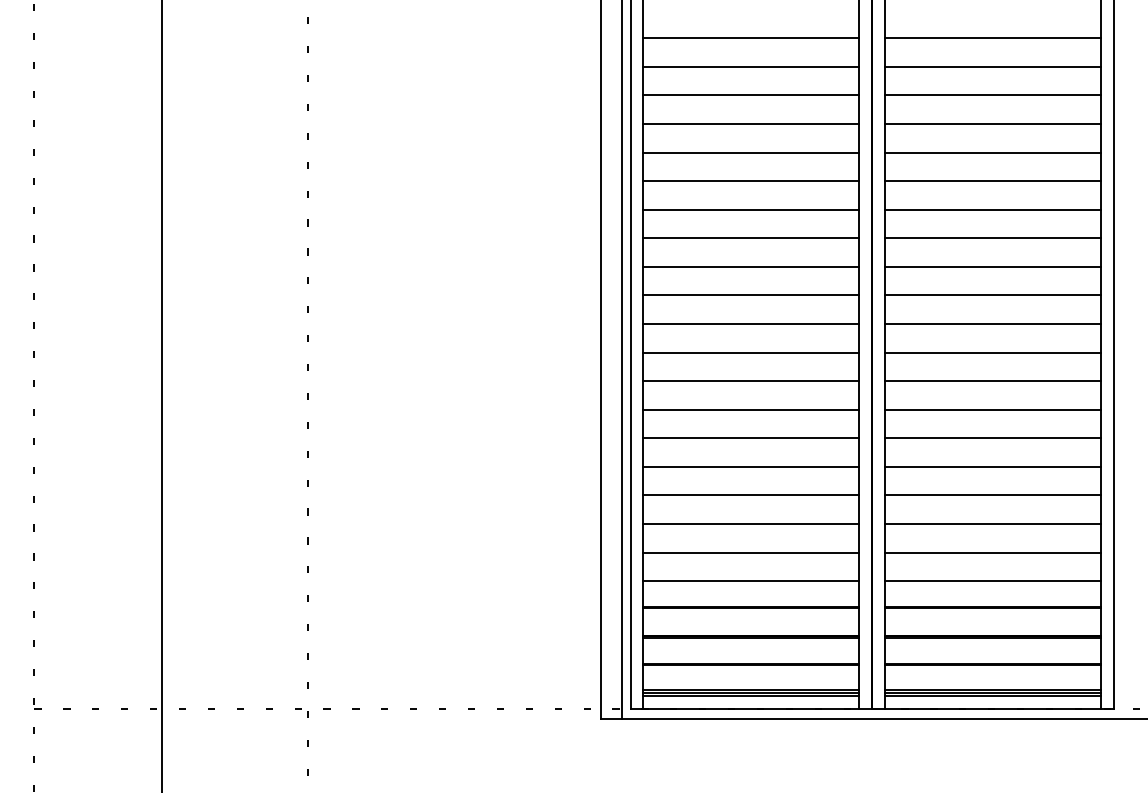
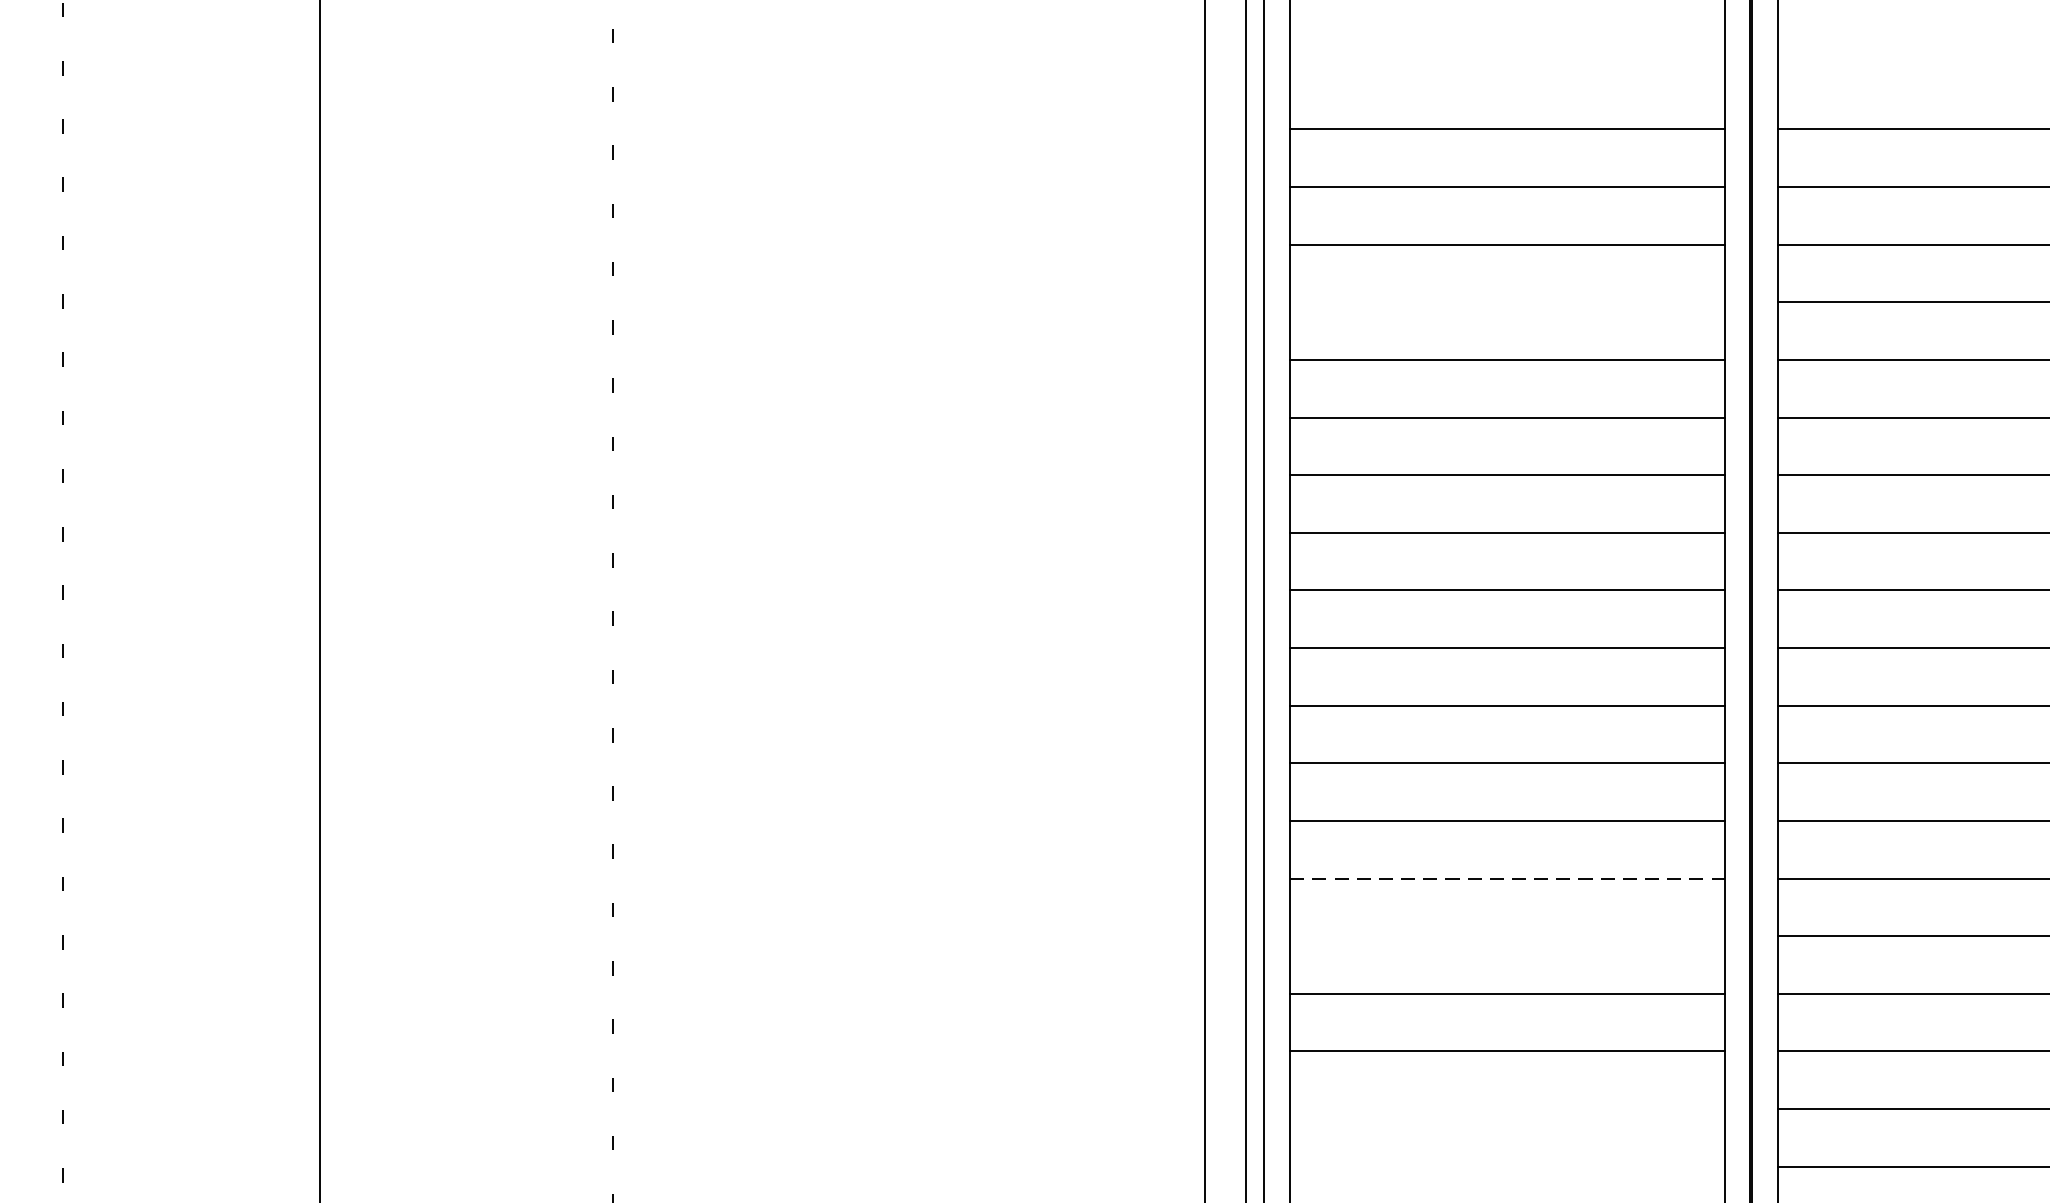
line: (750, 123) -> (1506, 301), removed
line: (751, 409) -> (1508, 878), solid -> dashed
line: (750, 438) -> (1506, 936), removed
line: (750, 524) -> (1506, 1109), removed
line: (750, 552) -> (1506, 1166), removed

